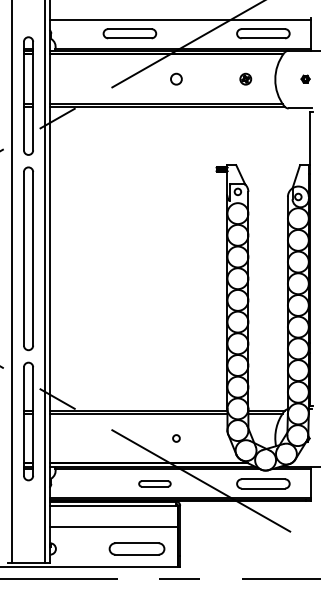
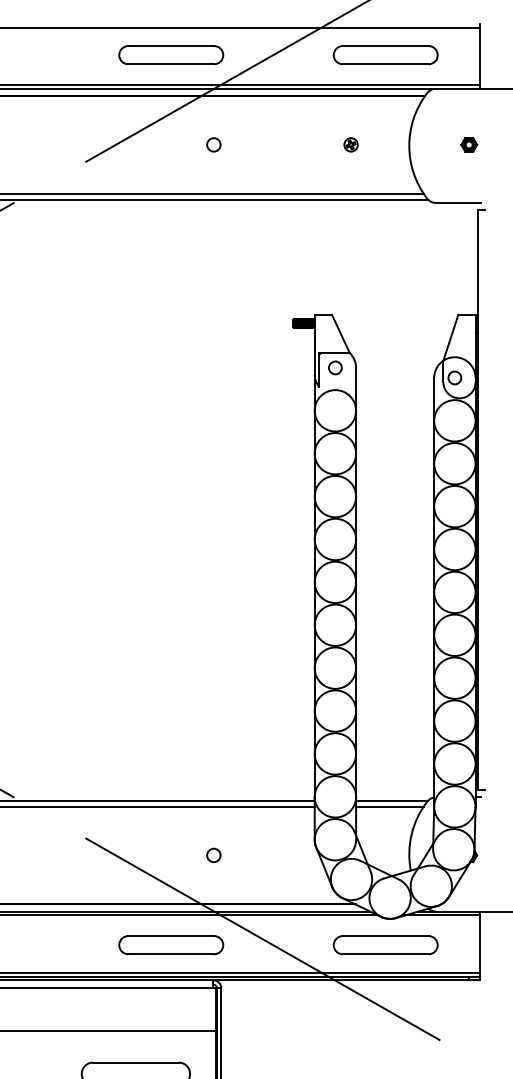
part: (129, 33) -> (170, 54), moved
circle: (176, 78) -> (213, 143), size x0.62
part: (245, 78) -> (350, 143), size x0.62
part: (154, 483) -> (170, 944), size x1.67

